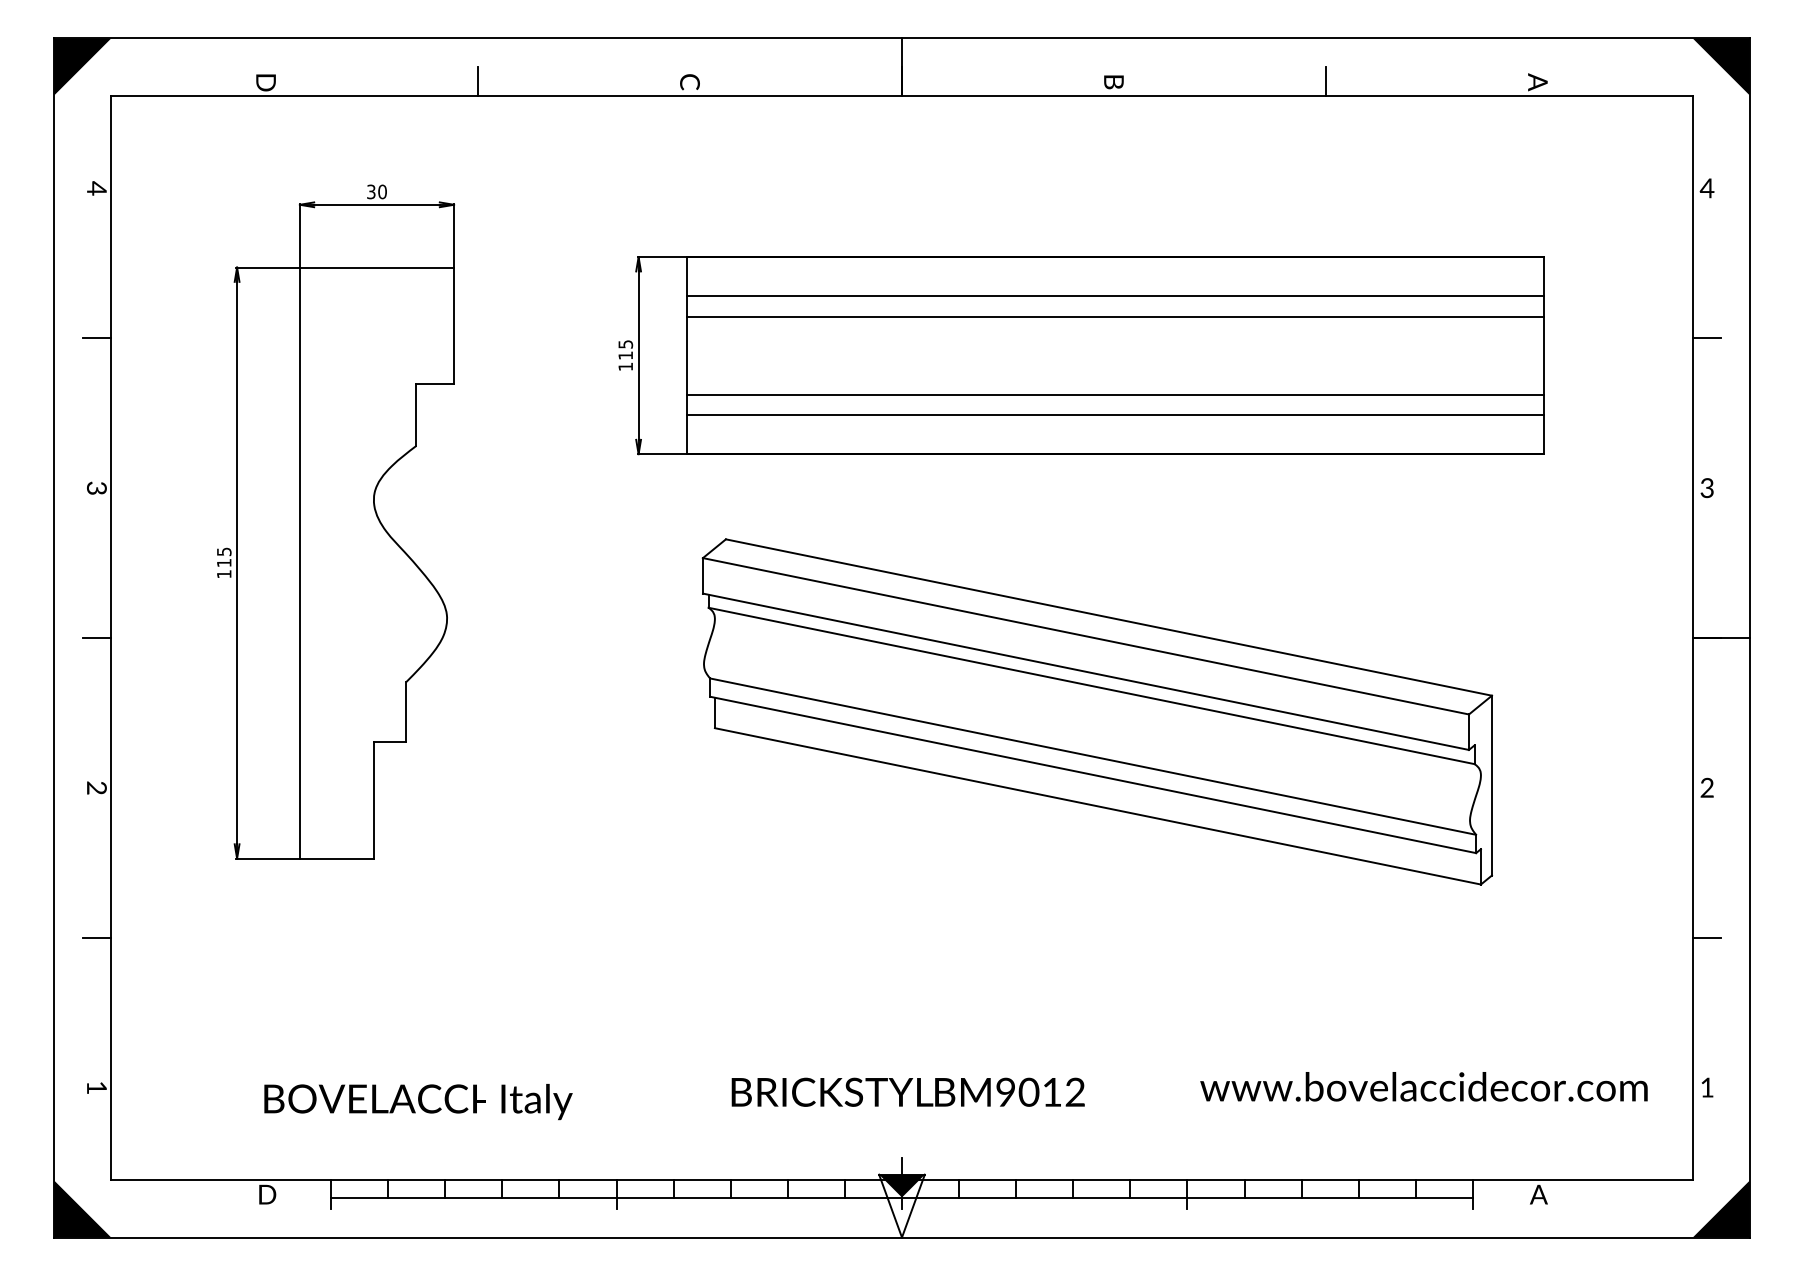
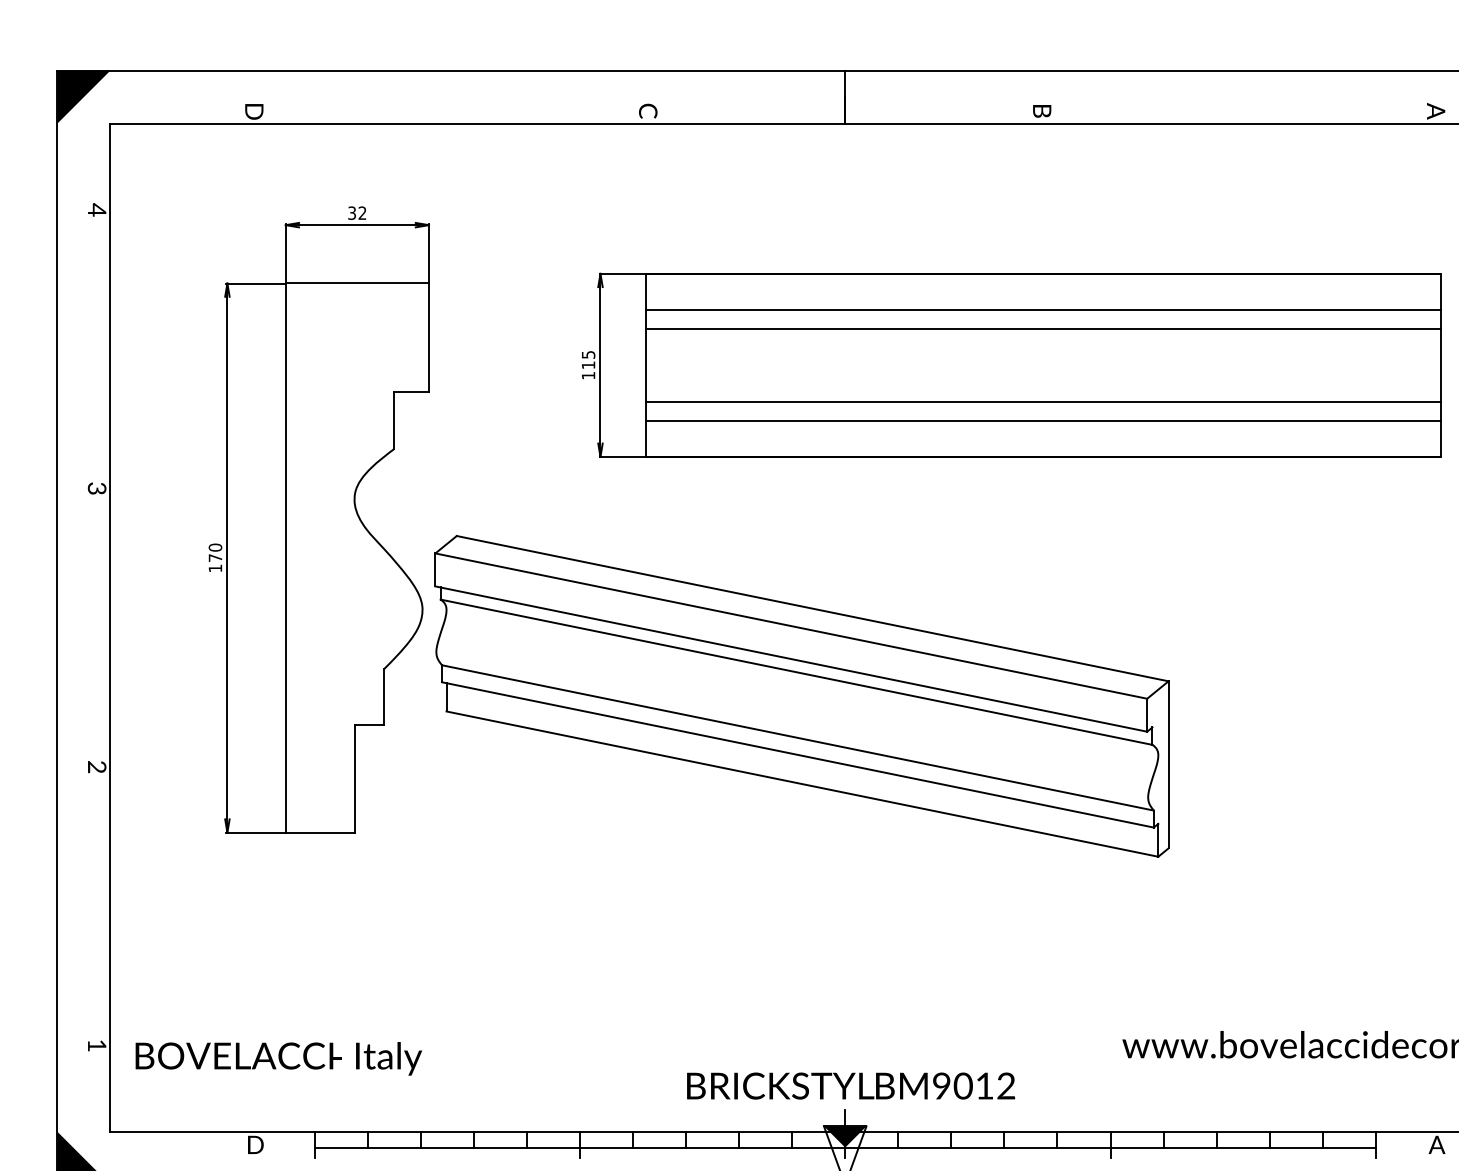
line: (478, 81) -> (451, 110), removed
line: (1325, 81) -> (1238, 110), removed
text: (382, 191) -> (362, 212), 30 -> 32
line: (96, 338) -> (96, 349), removed
text: (224, 557) -> (215, 552), 115 -> 170
line: (96, 638) -> (96, 628), removed
part: (1097, 711) -> (802, 695), moved
line: (96, 937) -> (96, 905), removed
text: (907, 1091) -> (850, 1085), moved
text: (418, 1102) -> (278, 1059), moved

